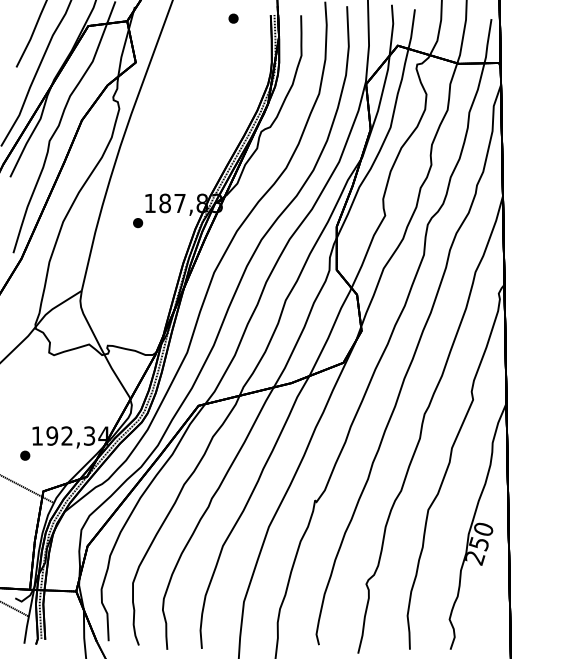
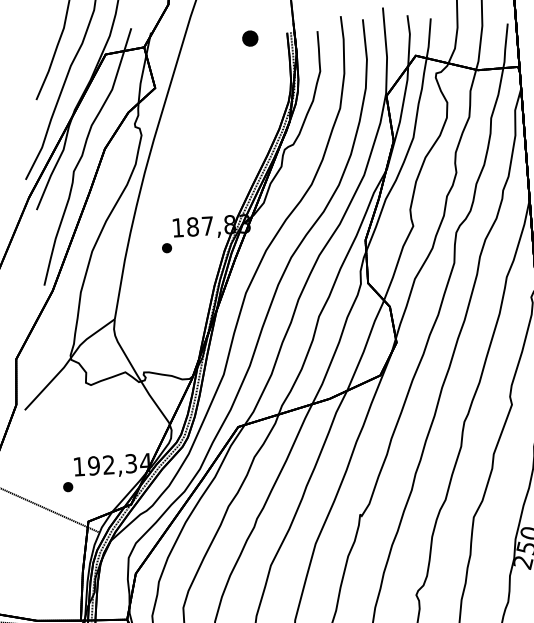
part: (233, 18) -> (250, 38), size x1.6

